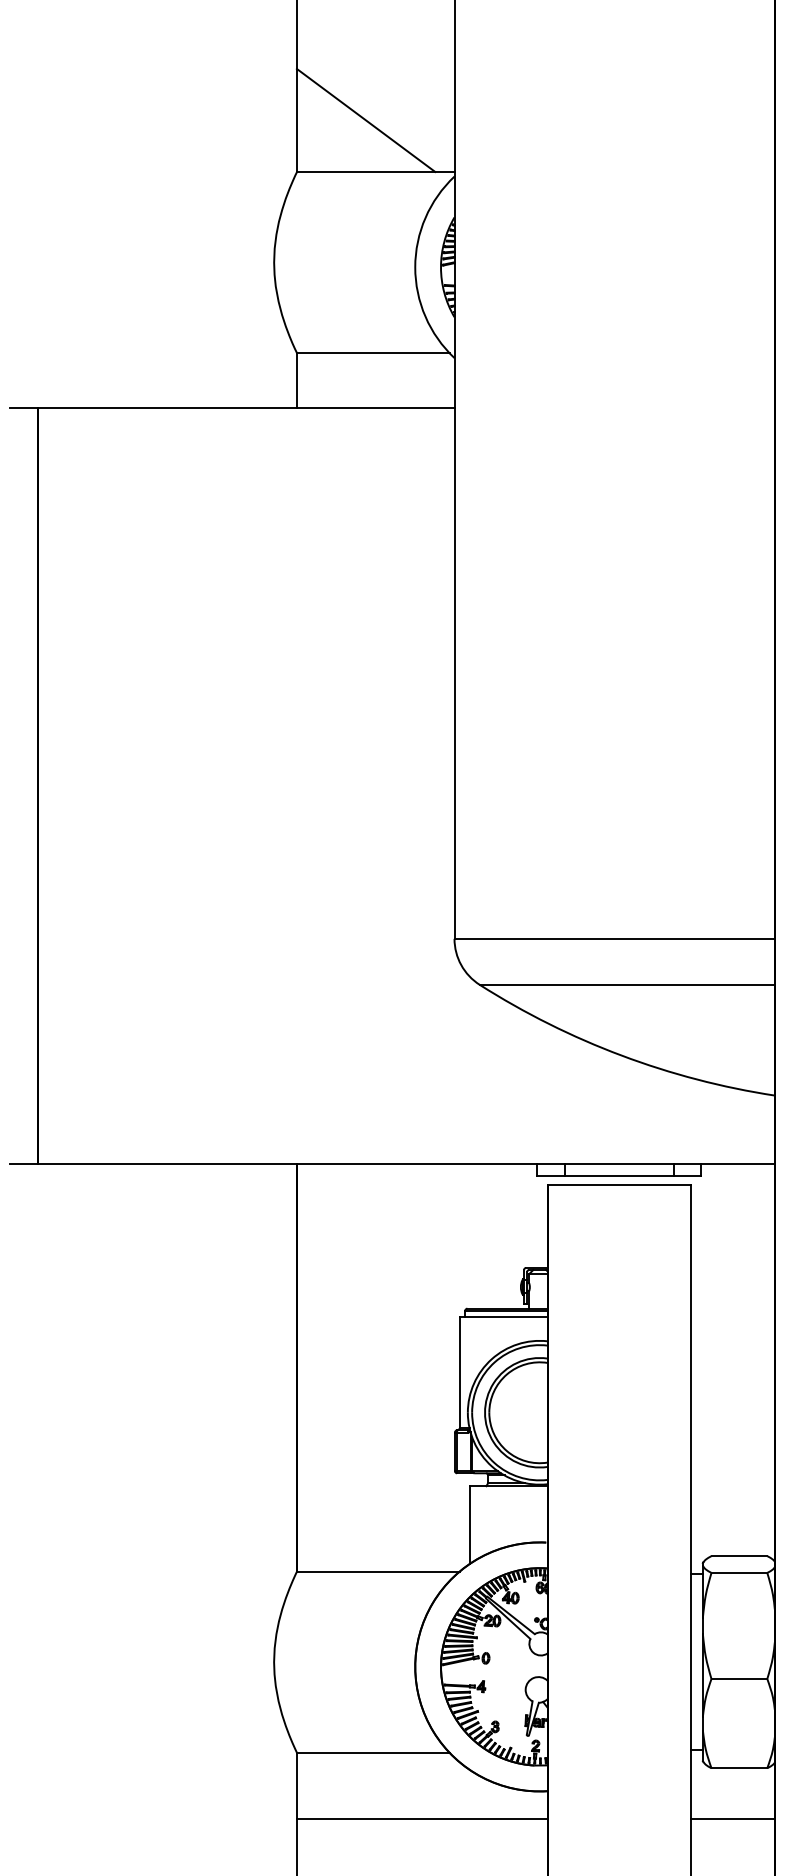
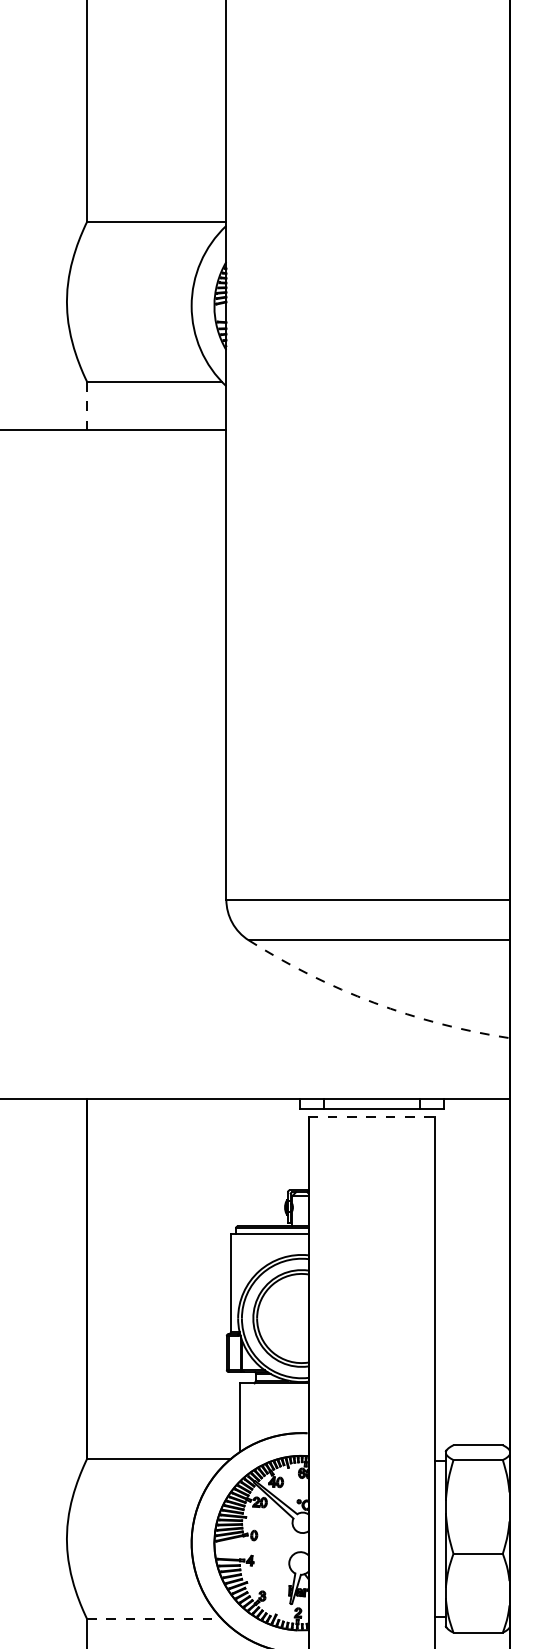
line: (365, 120) -> (147, 176), removed
line: (296, 379) -> (86, 405), solid -> dashed
arc: (621, 1055) -> (373, 1002), solid -> dashed
line: (619, 1184) -> (372, 1116), solid -> dashed
line: (373, 1752) -> (154, 1618), solid -> dashed

